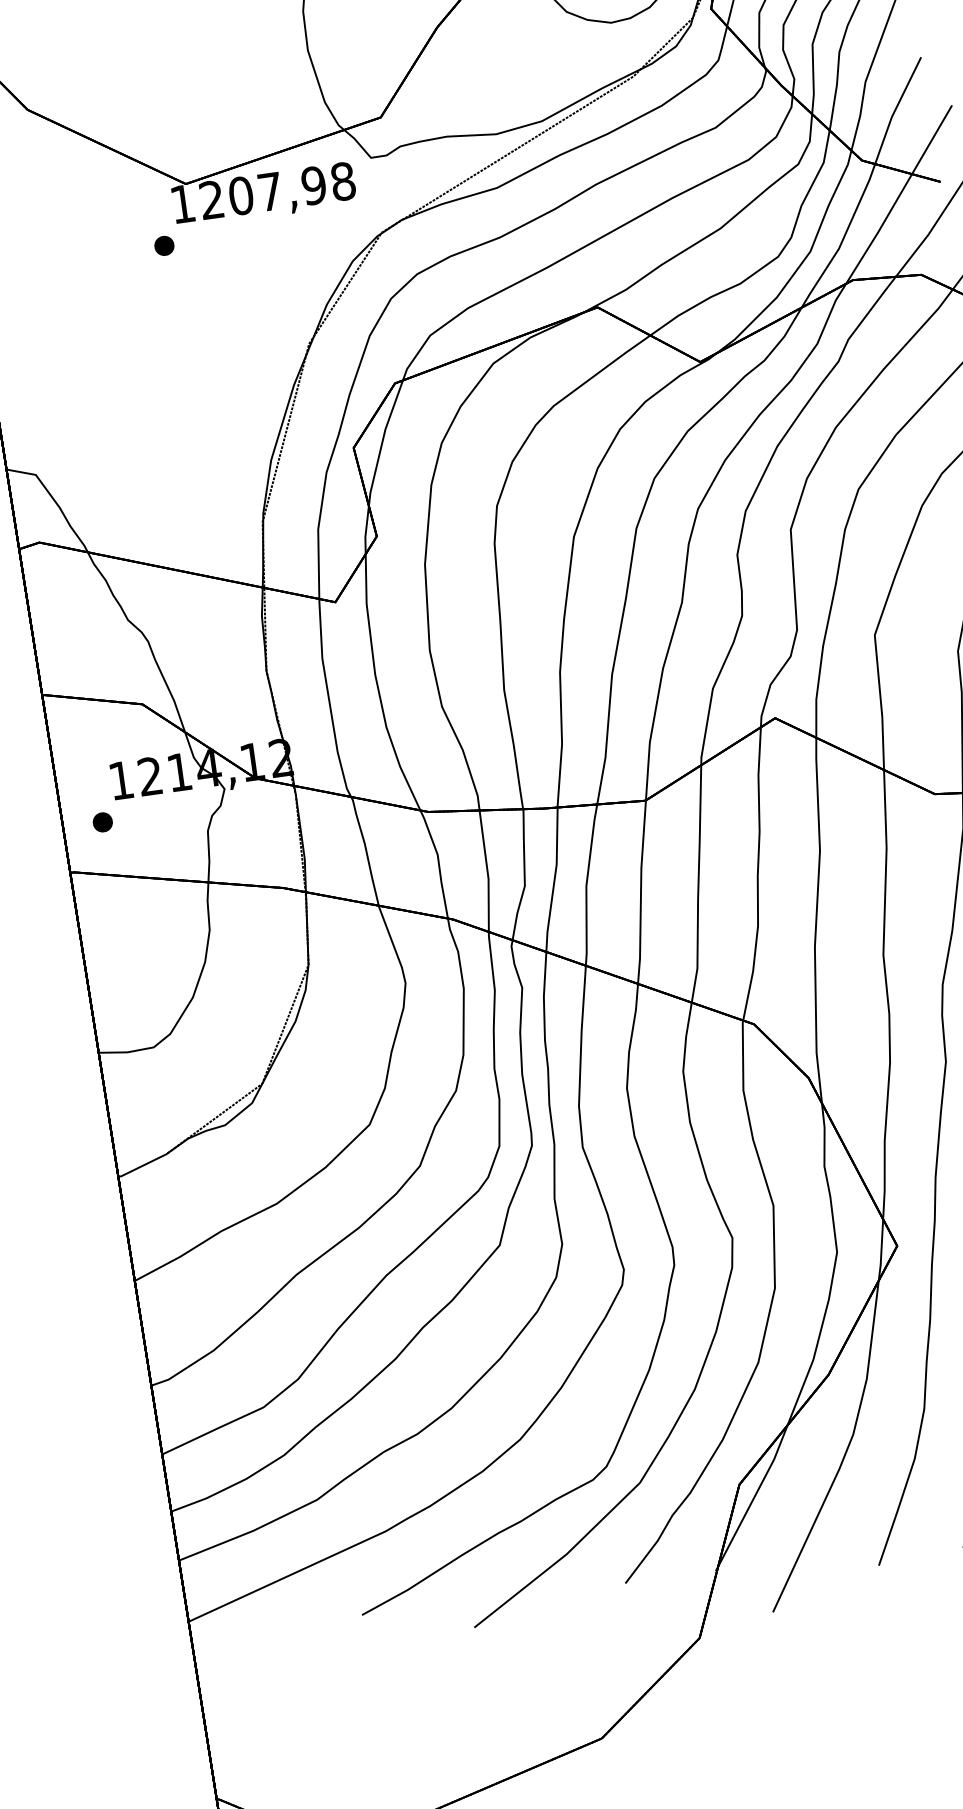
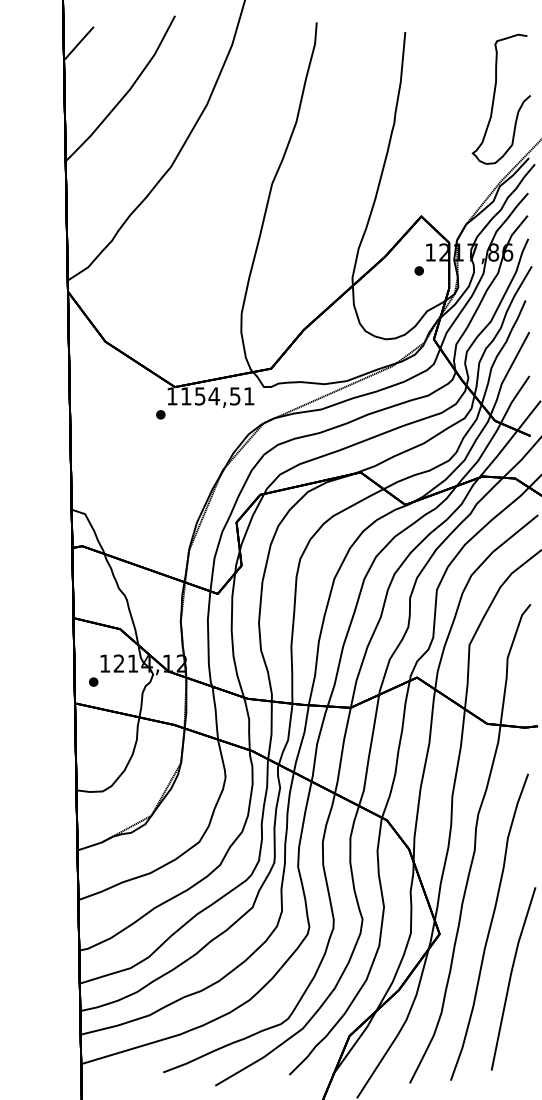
text: (277, 191) -> (217, 396), 1207,98 -> 1154,51

